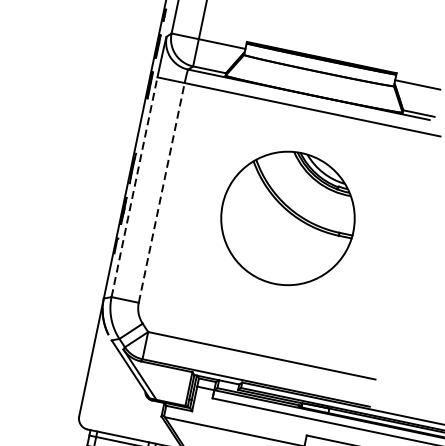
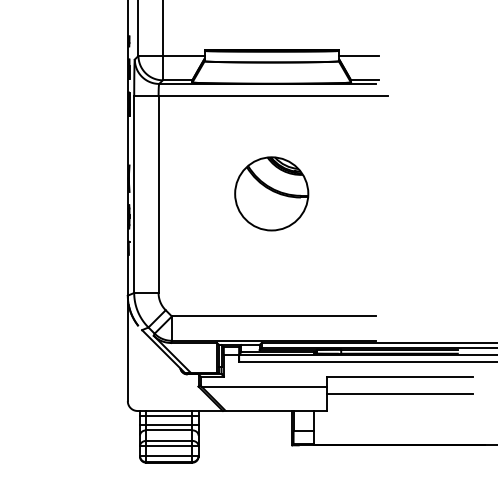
line: (134, 187) -> (134, 194), dashed -> solid
line: (161, 192) -> (158, 194), dashed -> solid
part: (287, 218) -> (271, 193), size x0.62

